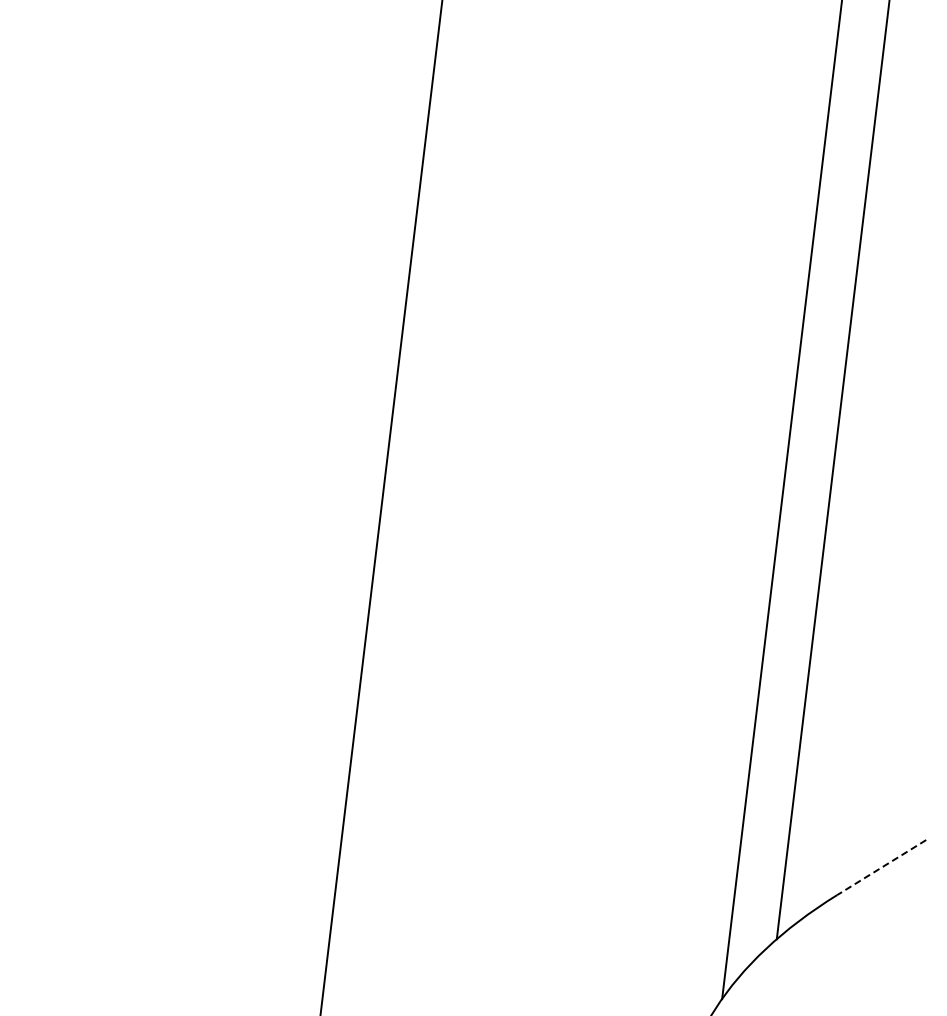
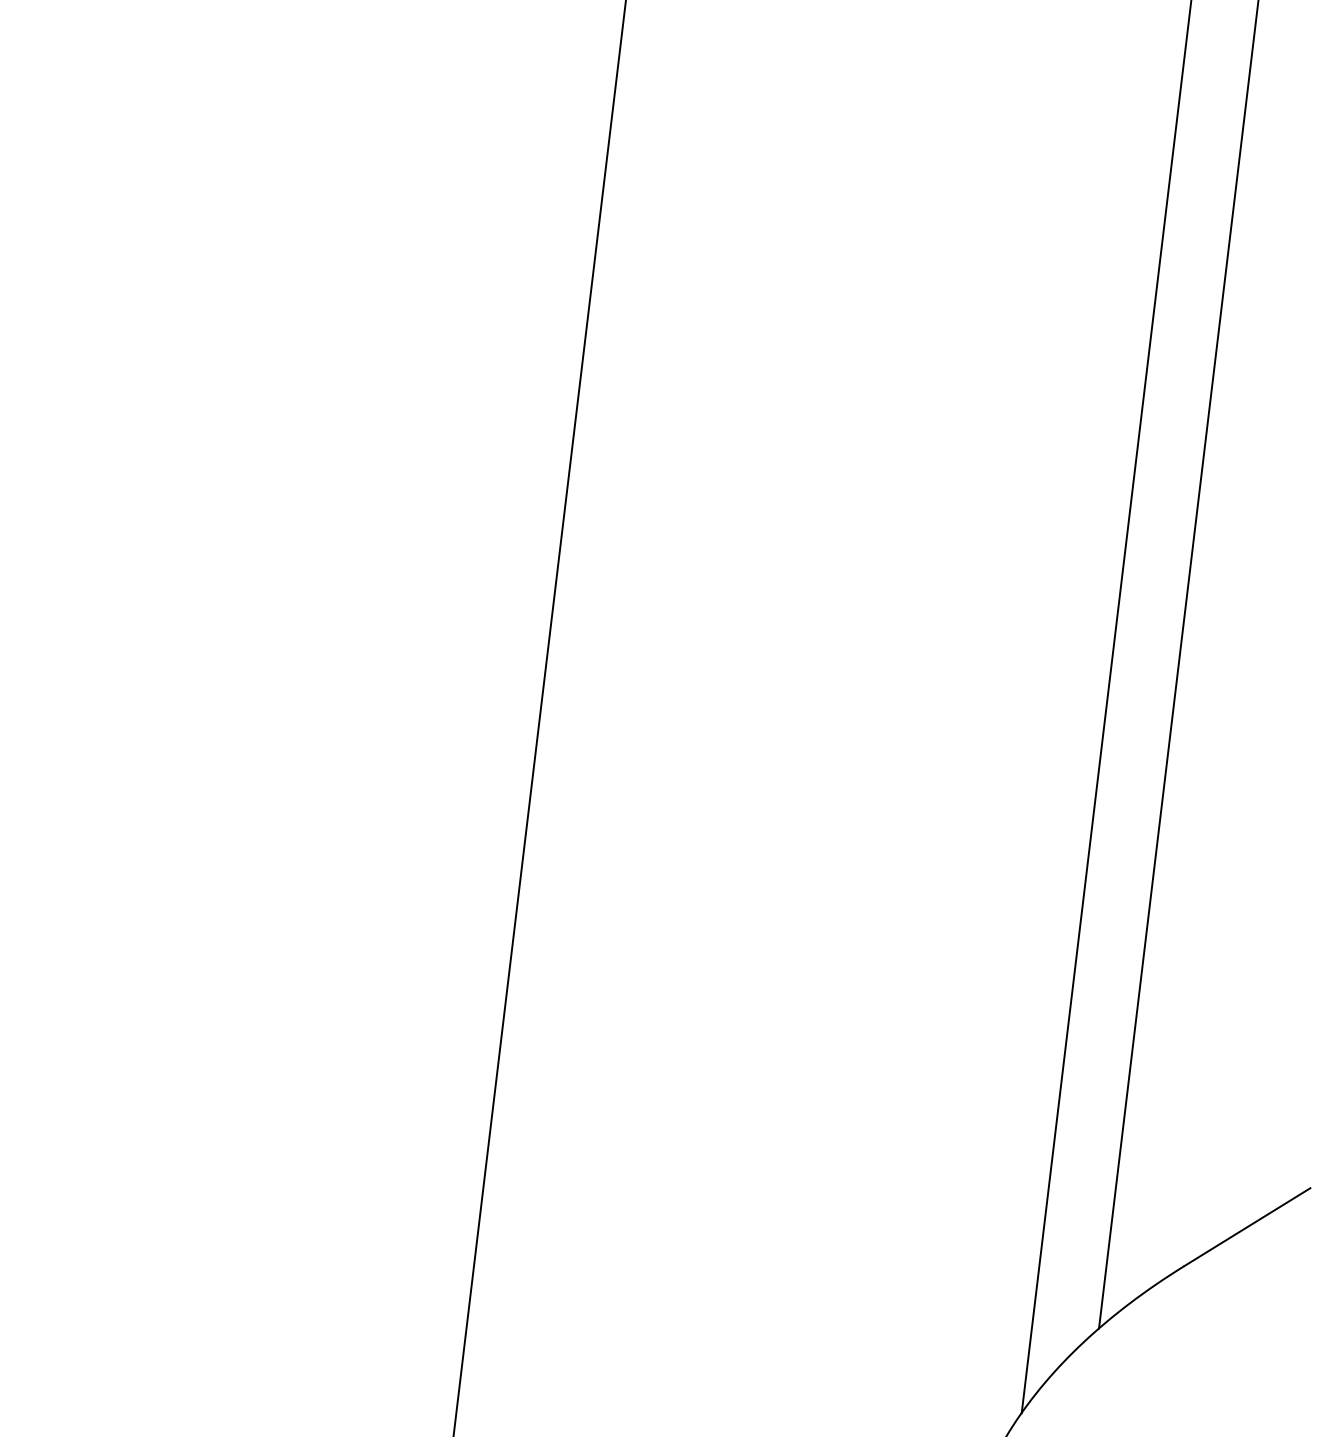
line: (881, 867) -> (1247, 1227), dashed -> solid

